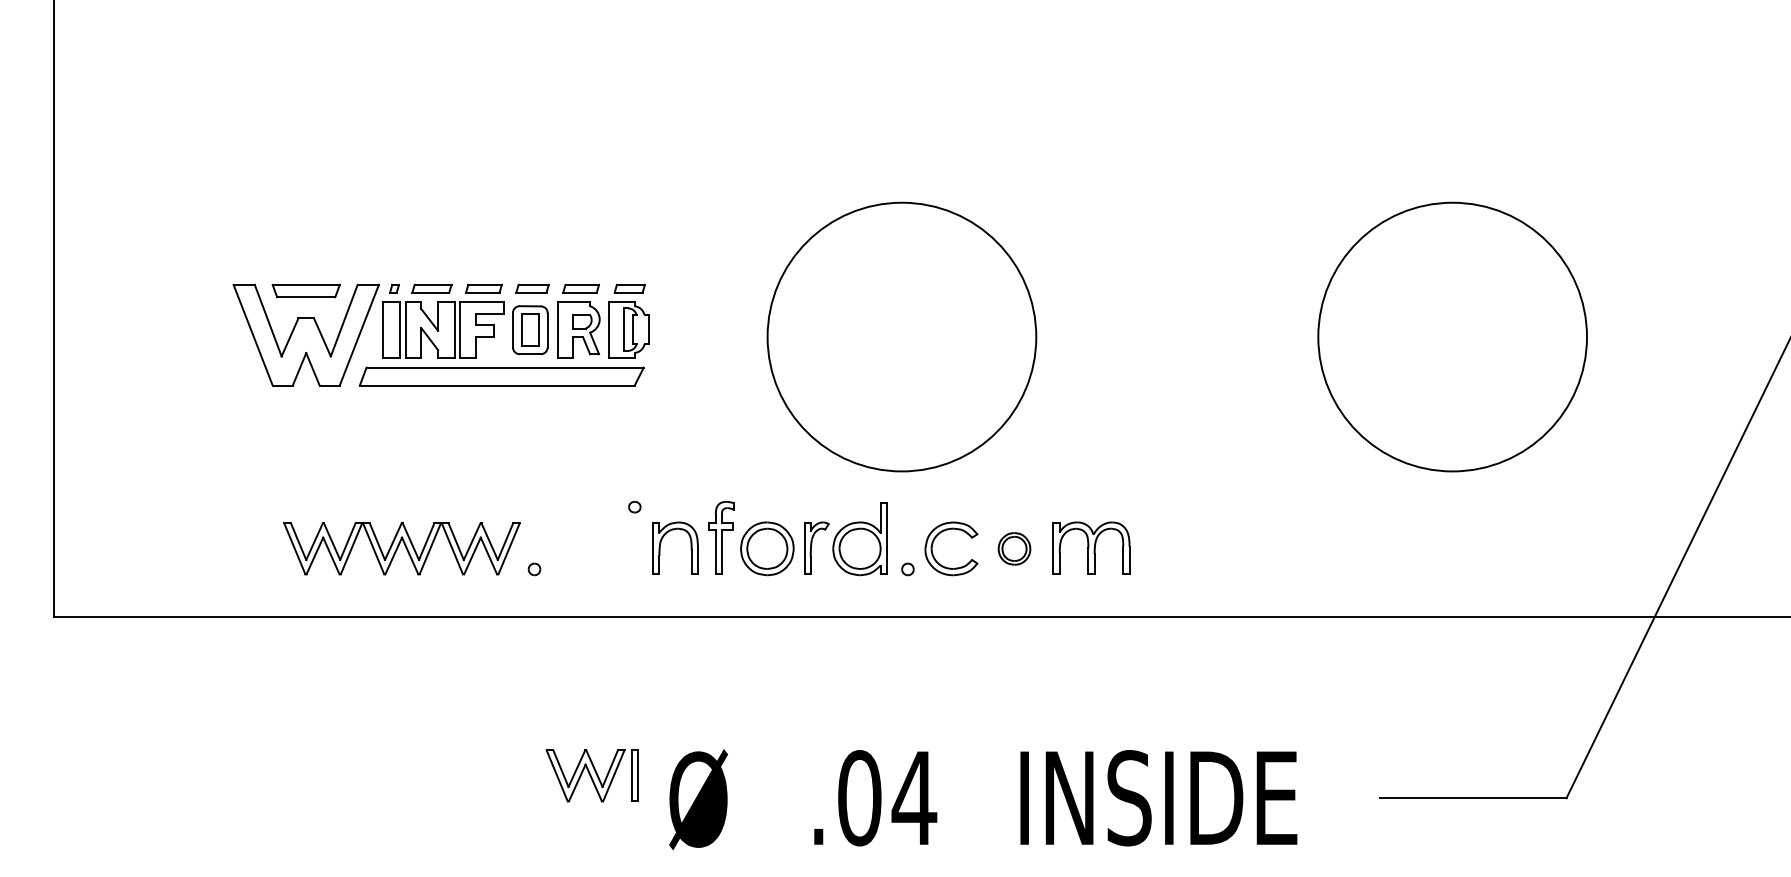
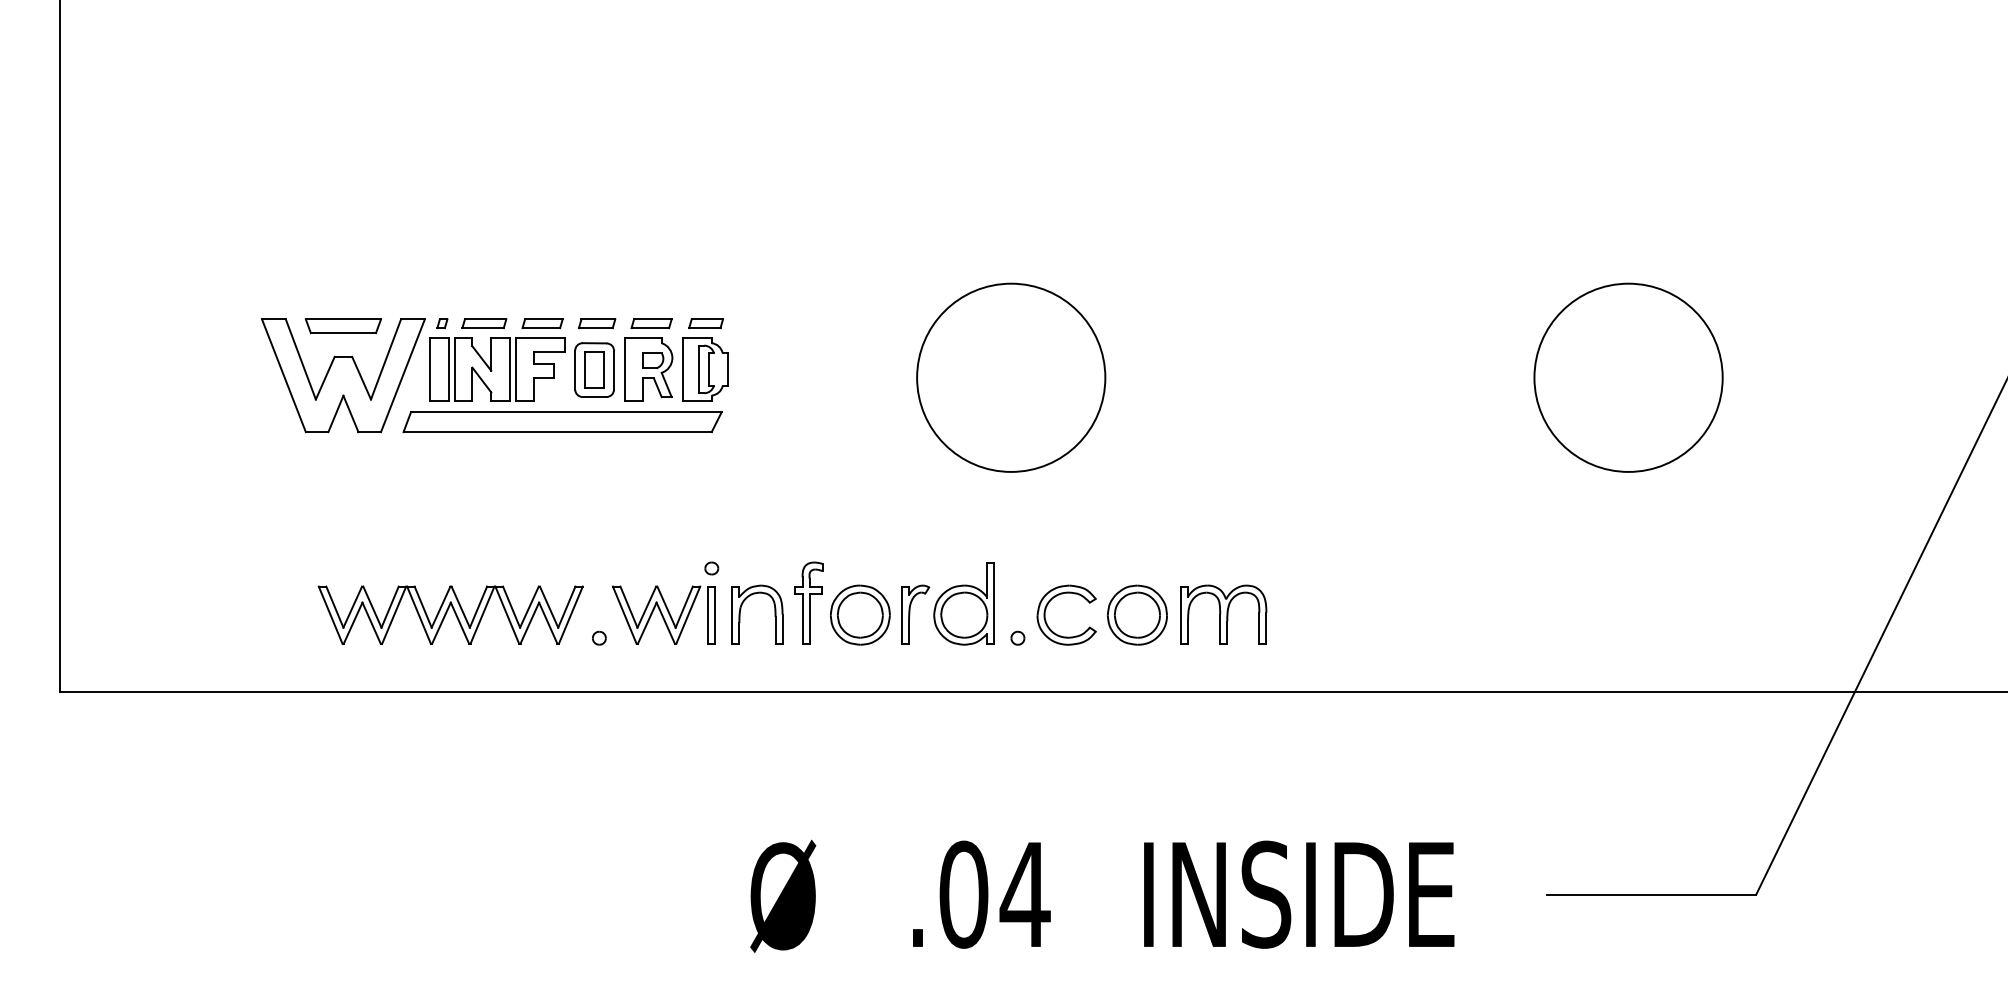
circle: (901, 337) -> (1010, 378), size x0.62
circle: (1452, 337) -> (1628, 378), size x0.62
part: (1014, 548) -> (1137, 614), size x1.67
part: (591, 775) -> (663, 614), moved

